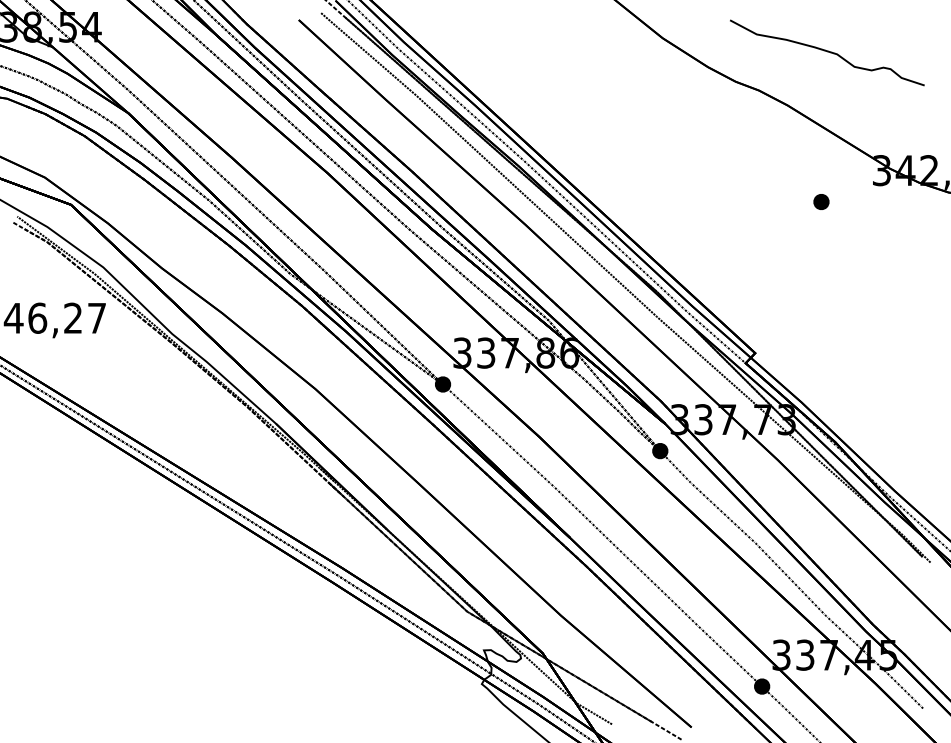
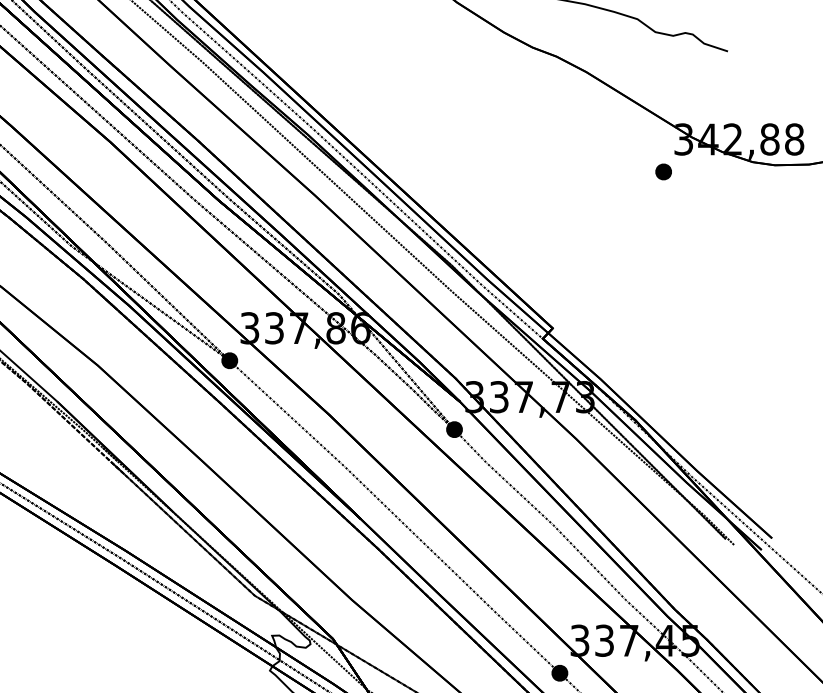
part: (821, 201) -> (663, 171), moved

